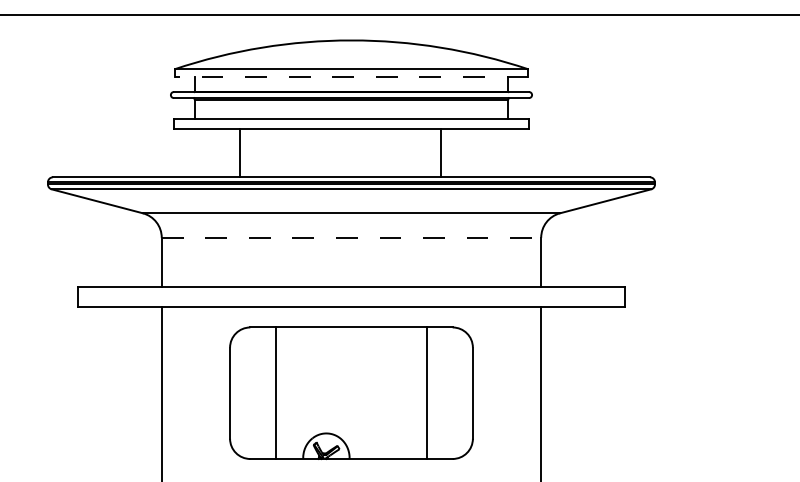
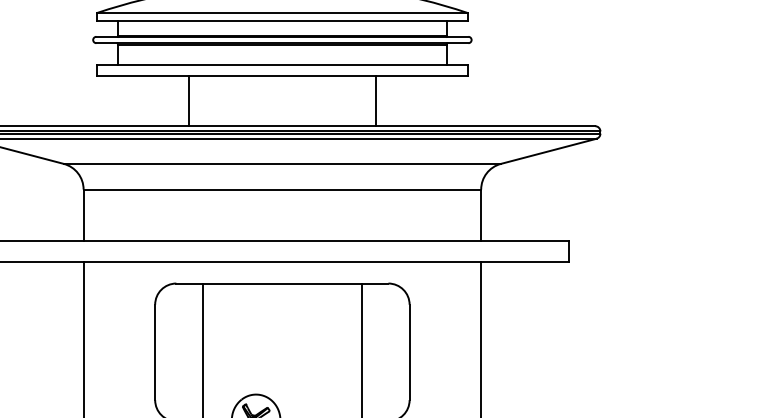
line: (351, 76) -> (282, 20), dashed -> solid
line: (240, 153) -> (189, 101), moved
line: (351, 237) -> (282, 189), dashed -> solid

